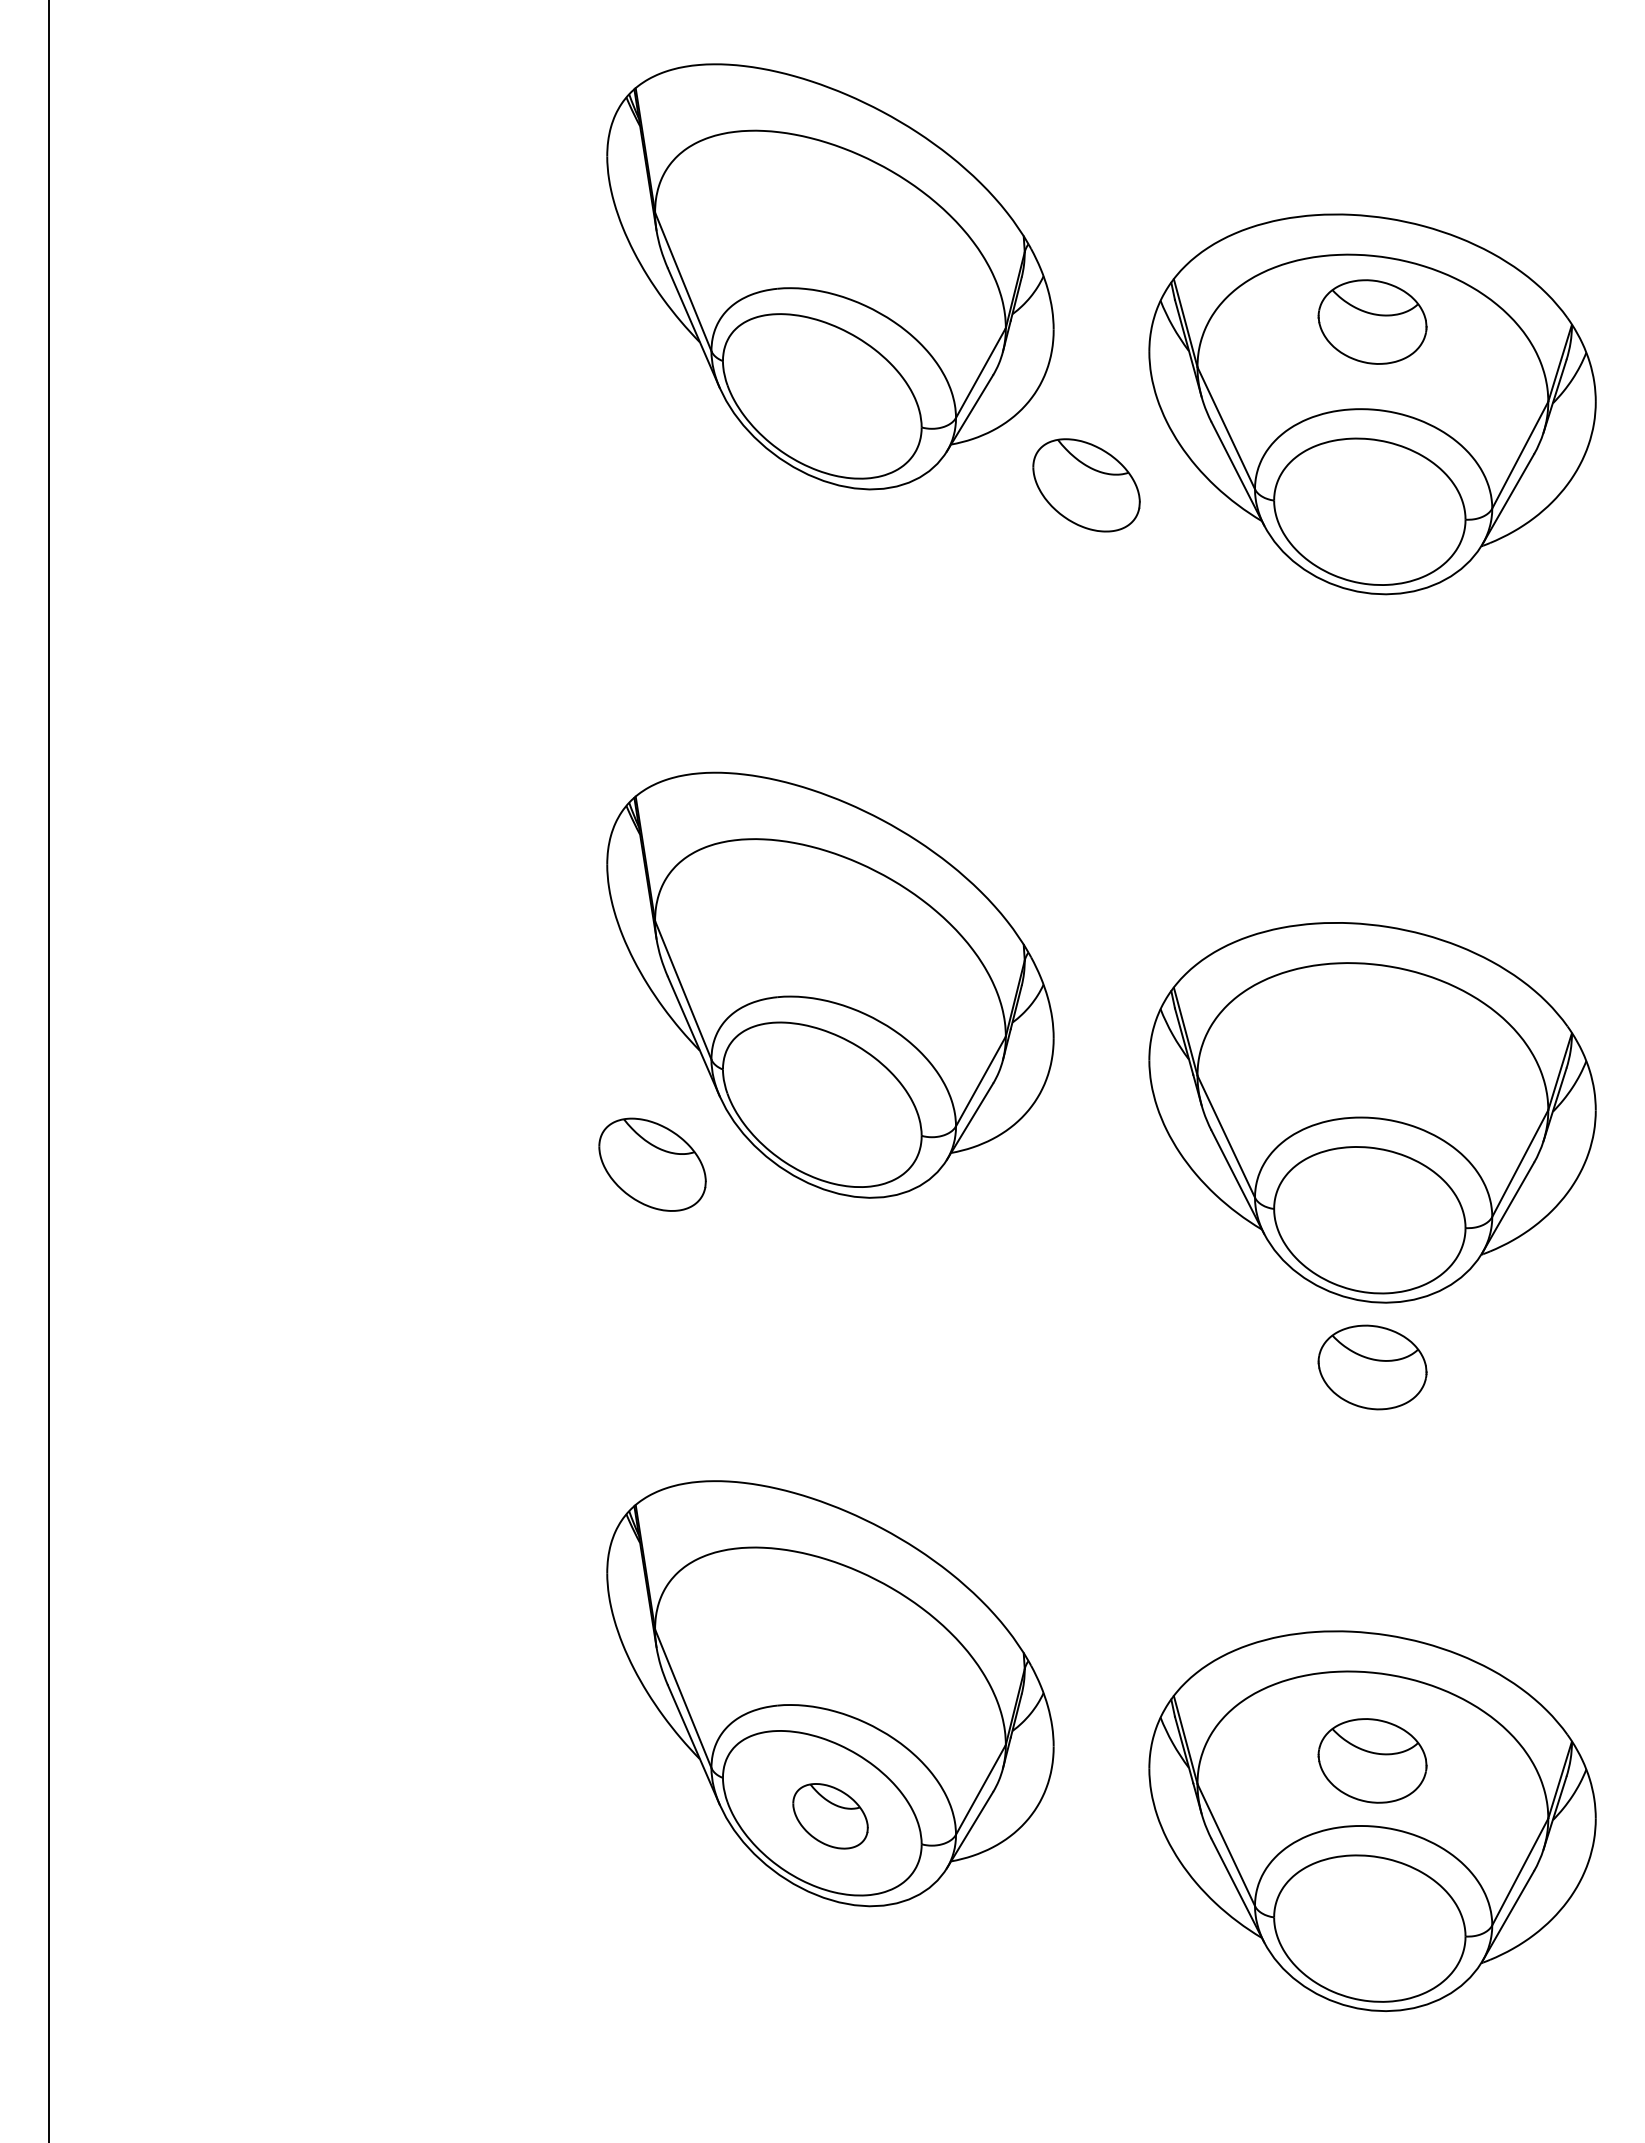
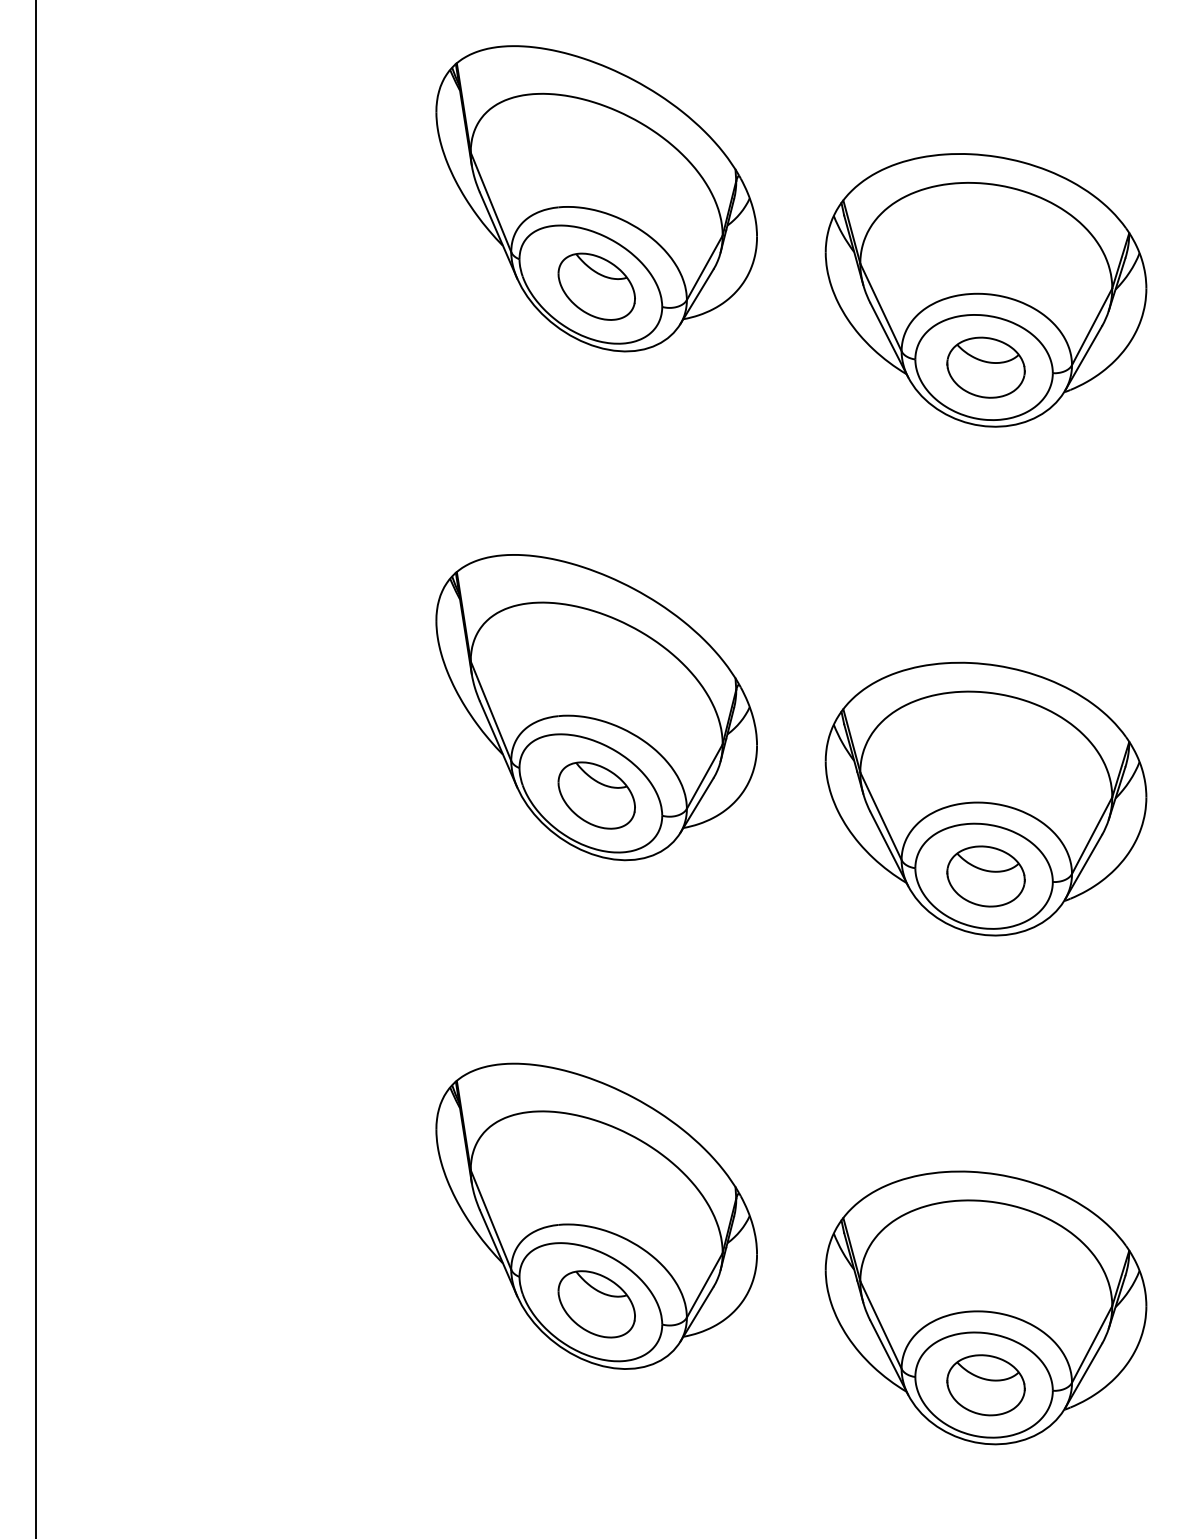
part: (1372, 321) -> (986, 367), moved
part: (1086, 485) -> (596, 286), moved
part: (652, 1164) -> (596, 795), moved
part: (1372, 1367) -> (986, 876), moved
part: (1372, 1760) -> (986, 1384), moved
part: (830, 1816) -> (596, 1304), size x1.43

